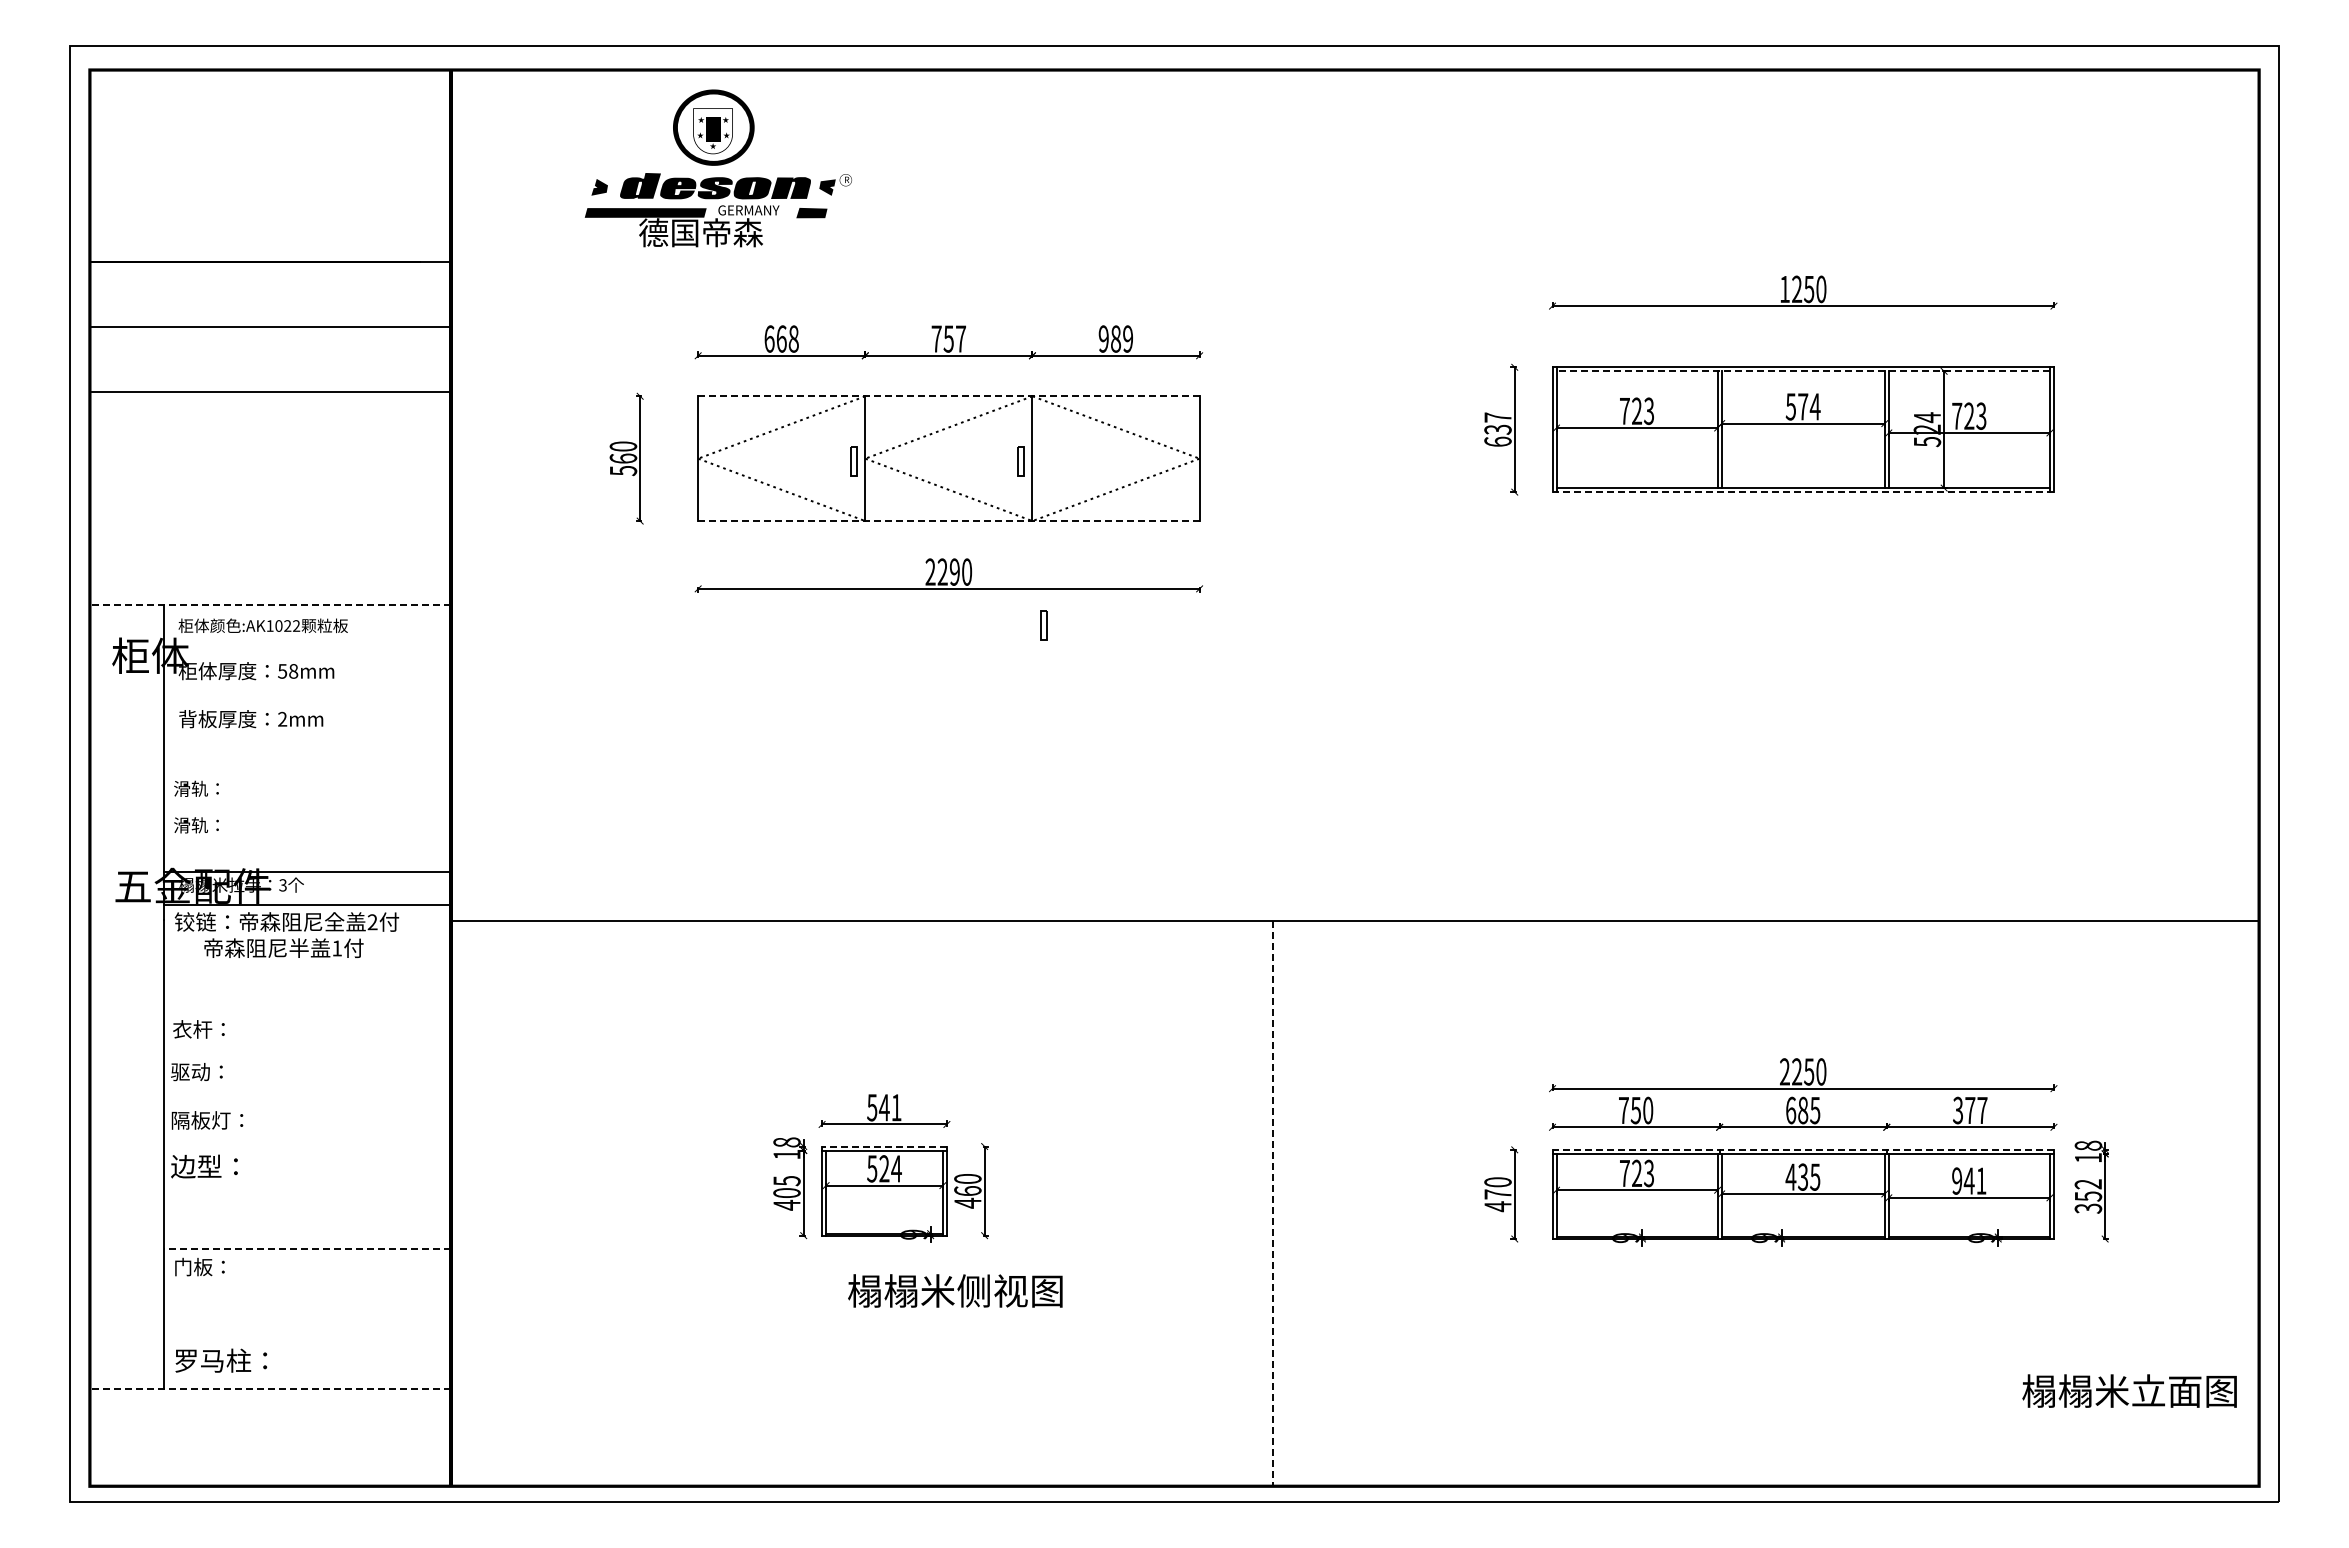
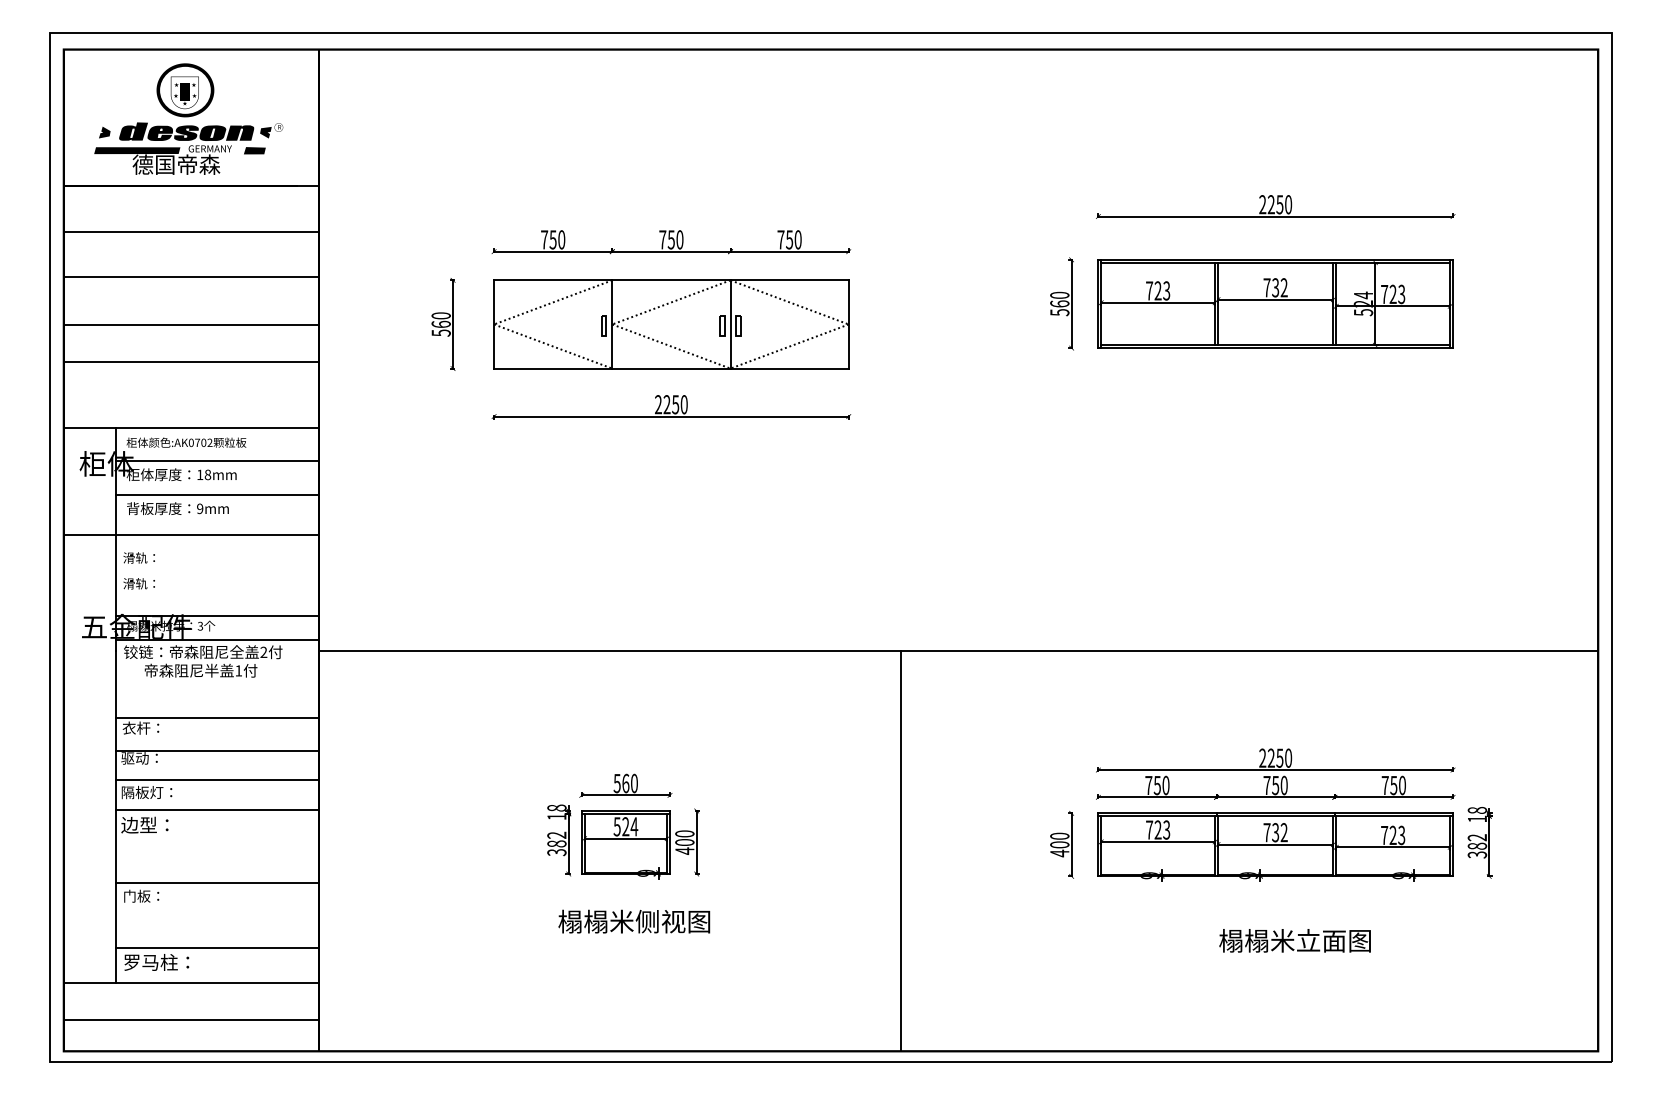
text: (717, 168) -> (188, 119), moved
text: (1784, 288) -> (1262, 204), 1250 -> 2250
text: (781, 338) -> (553, 239), 668 -> 750
text: (961, 338) -> (680, 239), 757 -> 750
text: (1115, 338) -> (789, 239), 989 -> 750
line: (1803, 371) -> (1275, 262), dashed -> solid
line: (948, 396) -> (671, 280), dashed -> solid
text: (1802, 406) -> (1275, 287), 574 -> 732
text: (1497, 429) -> (1059, 303), 637 -> 560
line: (269, 459) -> (190, 325), added
line: (1803, 492) -> (1275, 348), dashed -> solid
line: (269, 511) -> (190, 361), added
line: (948, 521) -> (671, 368), dashed -> solid
text: (954, 571) -> (675, 404), 2290 -> 2250
line: (270, 604) -> (191, 427), dashed -> solid
text: (278, 625) -> (197, 442), :AK1022 -> :AK0702
part: (1043, 625) -> (738, 326), moved
line: (307, 652) -> (217, 461), added
text: (282, 671) -> (200, 475), 58mm -> 18mm
line: (307, 699) -> (217, 494), added
text: (282, 719) -> (200, 508), 2mm -> 9mm
line: (269, 755) -> (190, 534), added
line: (307, 1015) -> (217, 718), added
line: (307, 1061) -> (217, 750), added
line: (307, 1103) -> (217, 780), added
text: (889, 1107) -> (629, 783), 541 -> 560
text: (1803, 1110) -> (1275, 785), 685 -> 750
text: (1970, 1110) -> (1394, 785), 377 -> 750
line: (307, 1144) -> (217, 809), added
line: (884, 1146) -> (625, 810), dashed -> solid
line: (1803, 1149) -> (1275, 813), dashed -> solid
text: (1802, 1176) -> (1275, 832), 435 -> 732
text: (1969, 1180) -> (1393, 835), 941 -> 723
text: (967, 1190) -> (684, 842), 460 -> 400
text: (786, 1193) -> (556, 844), 405 -> 382
text: (1497, 1194) -> (1059, 844), 470 -> 400
text: (2088, 1196) -> (1477, 846), 352 -> 382
line: (1272, 1203) -> (900, 851), dashed -> solid
line: (306, 1248) -> (217, 883), dashed -> solid
text: (955, 1290) -> (634, 921), moved
line: (307, 1340) -> (217, 948), added
line: (270, 1389) -> (191, 982), dashed -> solid
text: (2129, 1390) -> (1294, 940), moved
line: (269, 1442) -> (190, 1020), added

